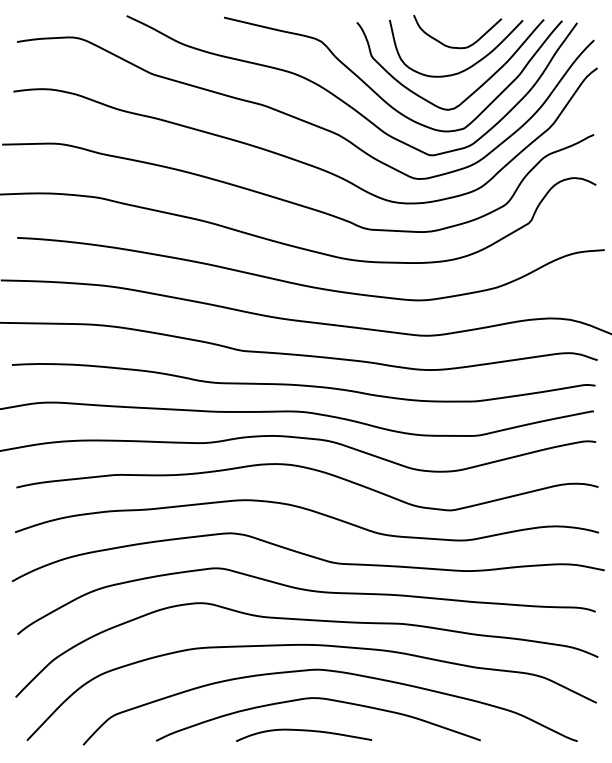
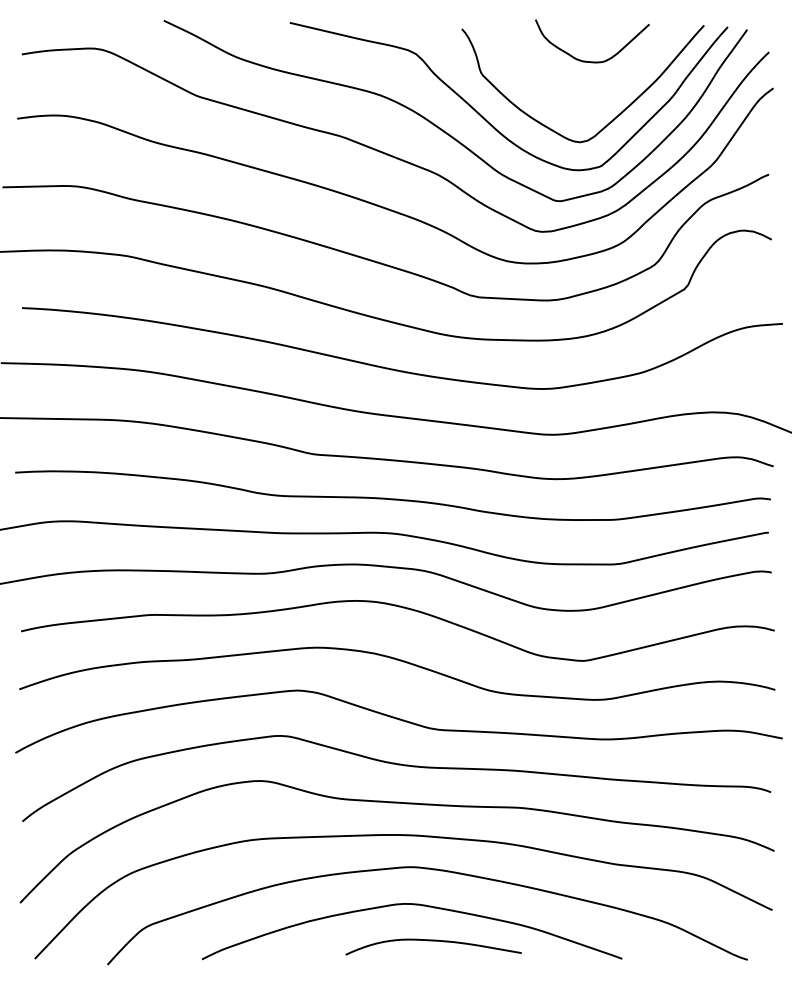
curve: (467, 67) -> (605, 87), removed
curve: (304, 731) -> (434, 942), moved

